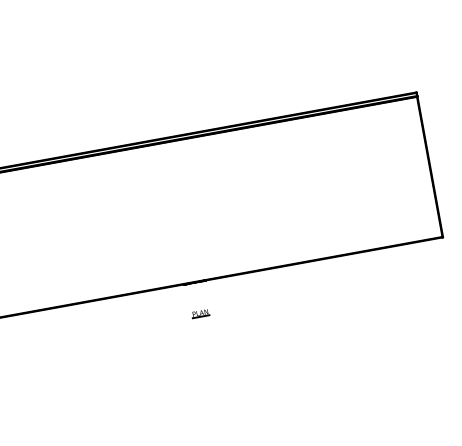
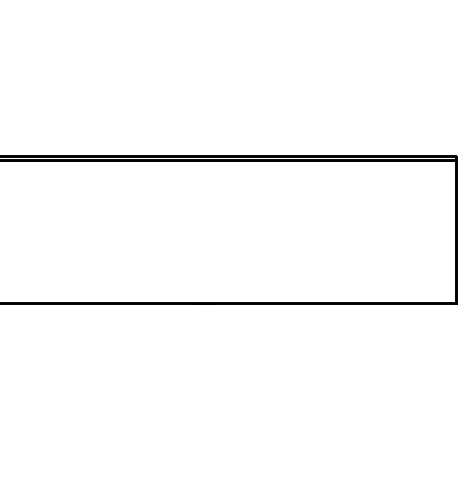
part: (200, 313) -> (204, 335), removed

